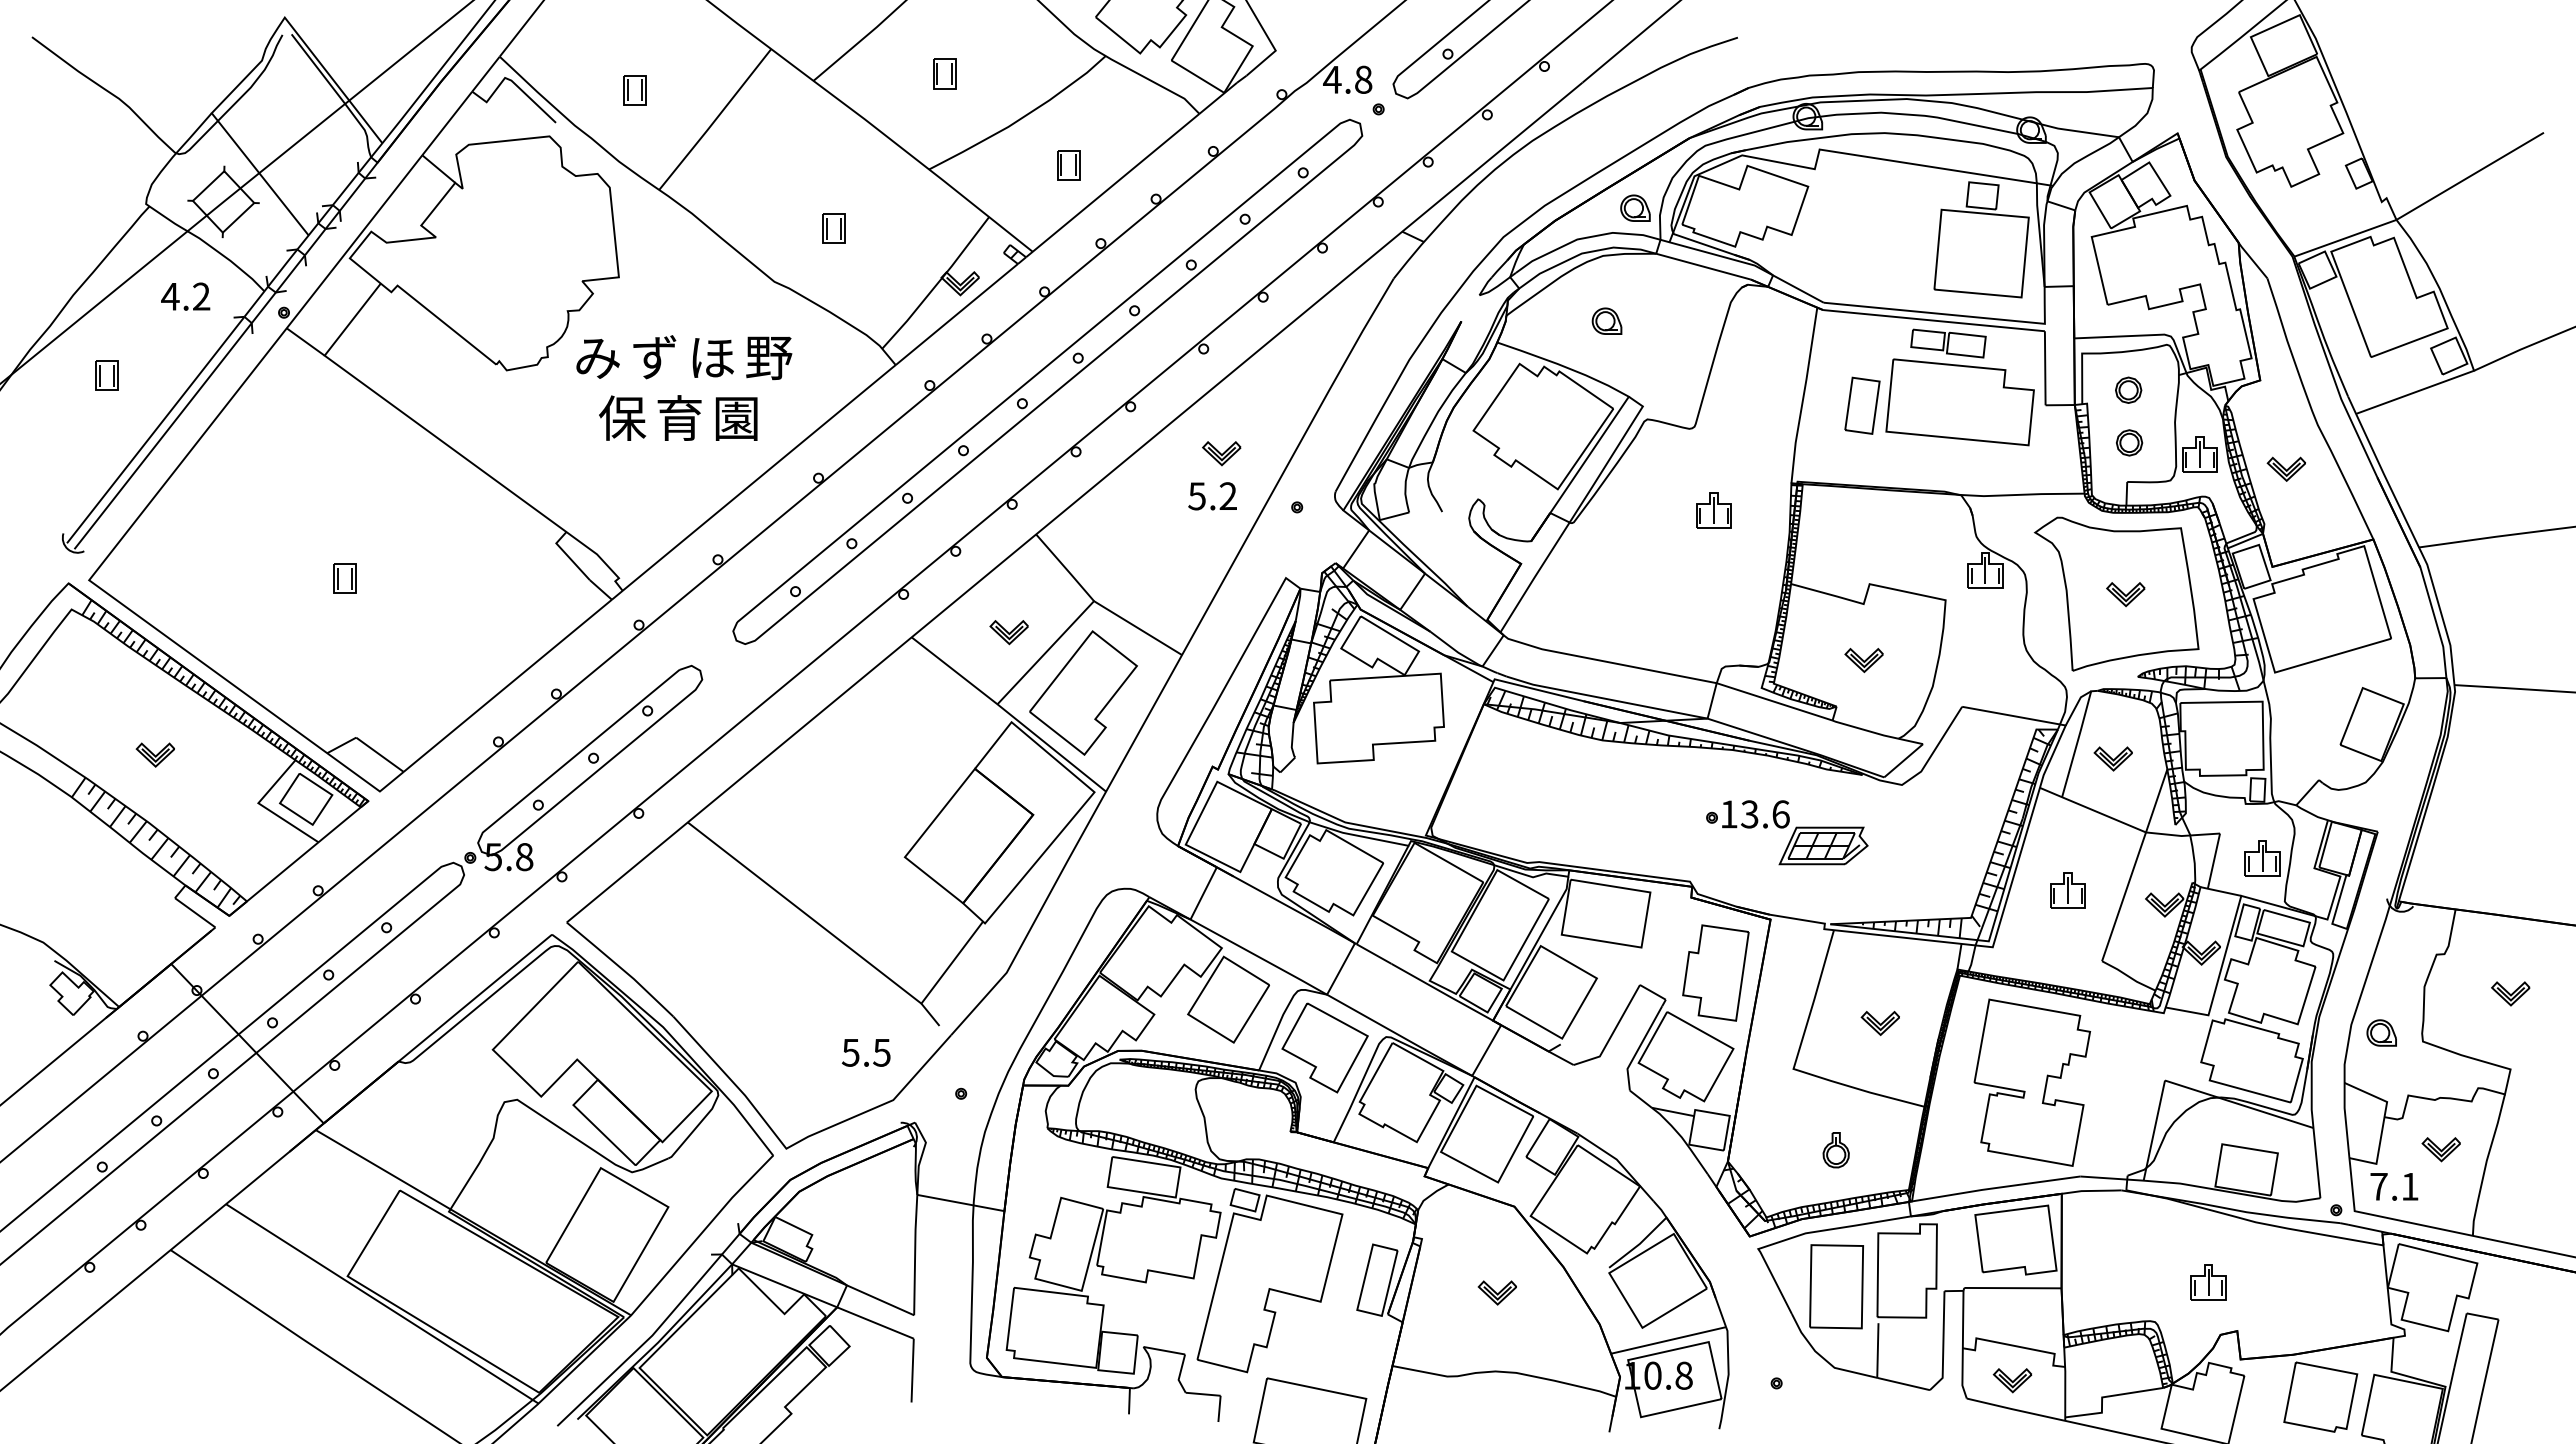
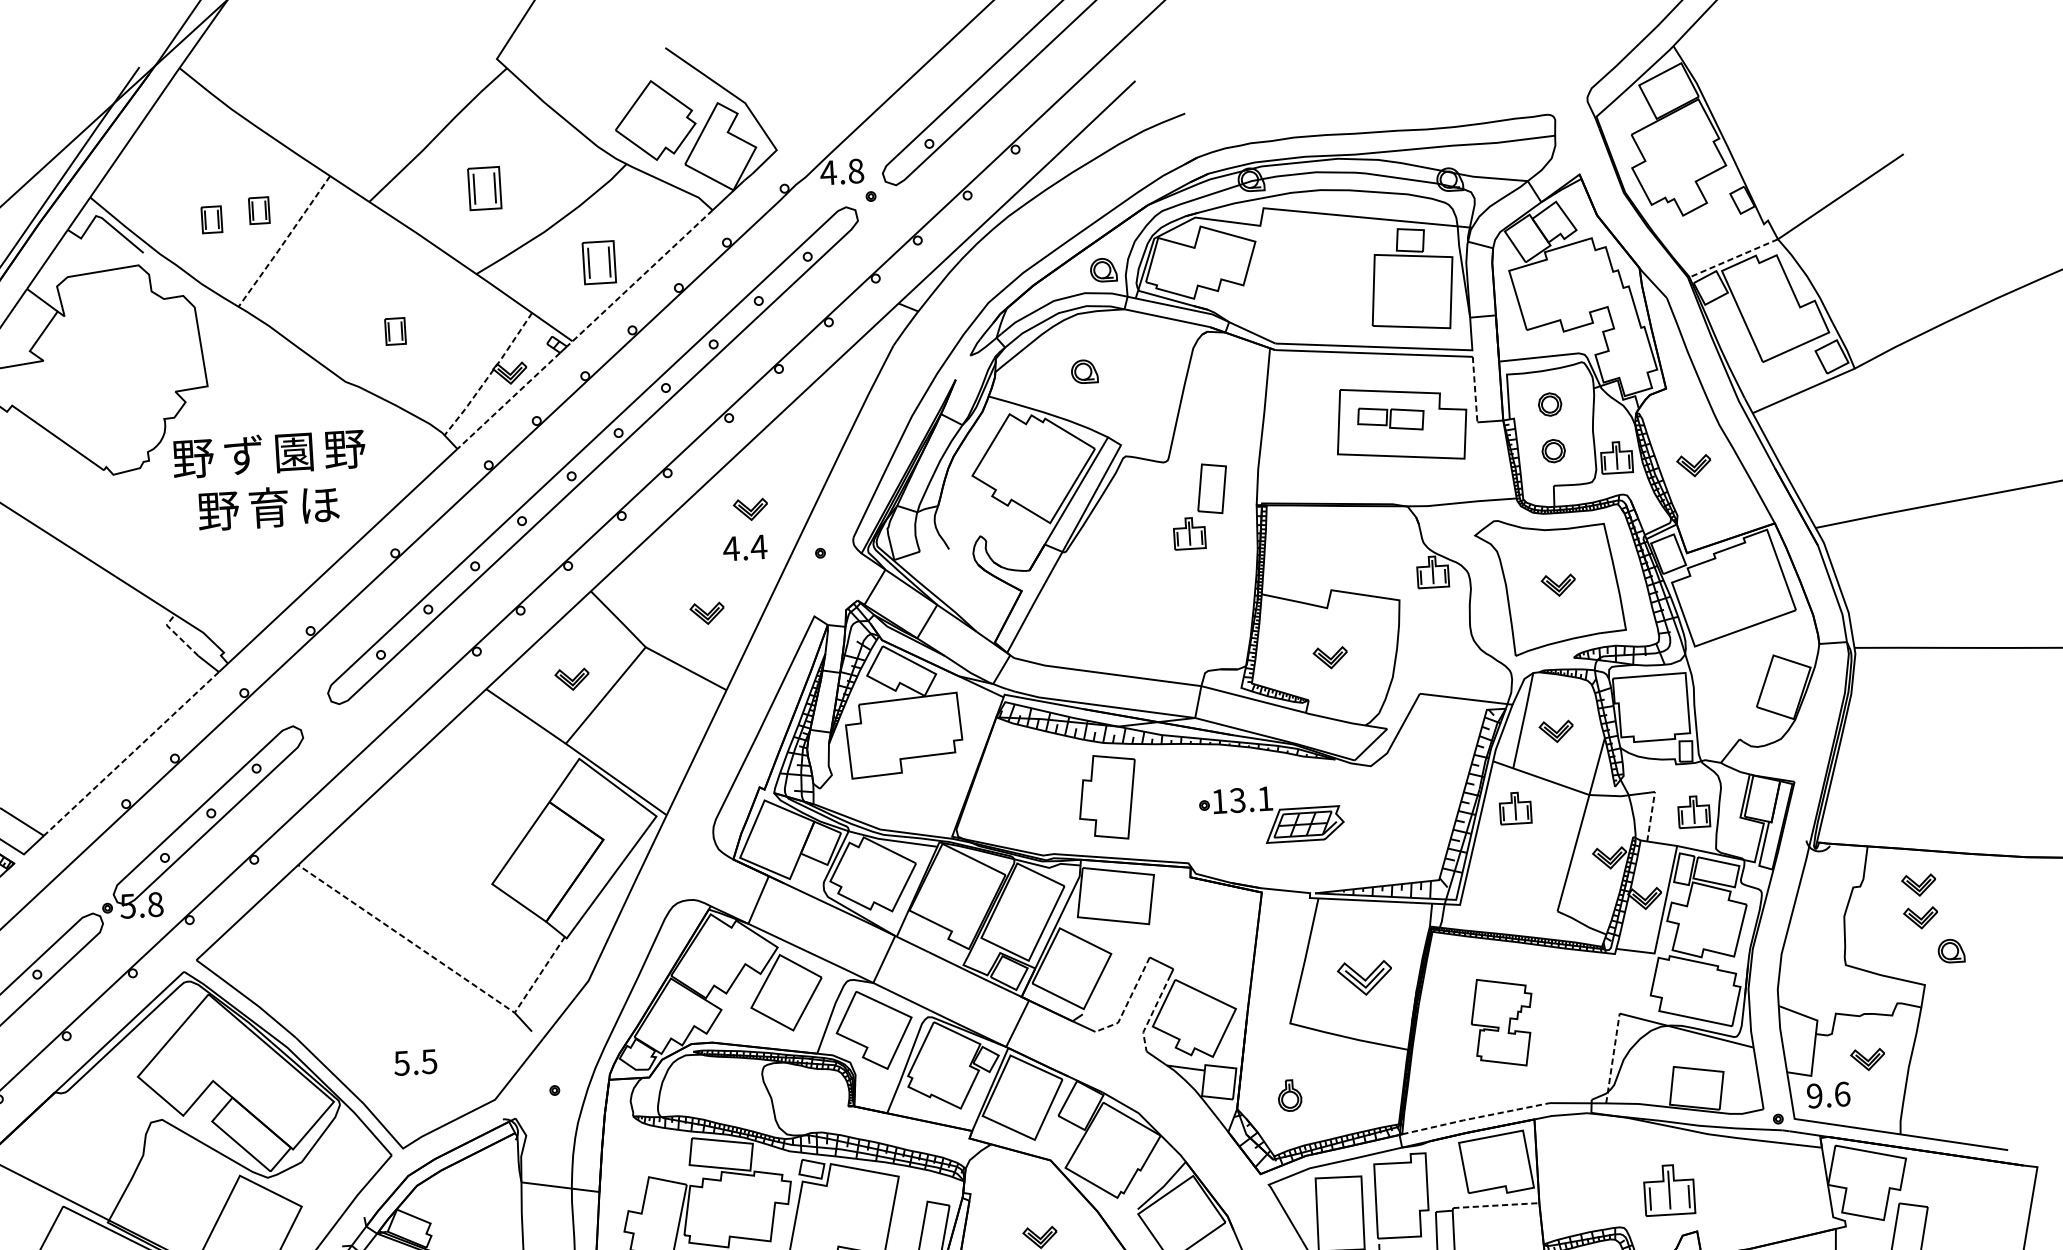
part: (944, 73) -> (484, 188), size x1.6
part: (688, 83) -> (258, 211), added
line: (715, 120) -> (284, 242), solid -> dashed
part: (1068, 165) -> (599, 263), size x1.6
line: (1111, 186) -> (638, 279), solid -> dashed
line: (2344, 238) -> (1732, 258), solid -> dashed
line: (936, 284) -> (489, 375), solid -> dashed
line: (956, 314) -> (508, 400), solid -> dashed
part: (1948, 343) -> (1390, 418), moved
text: (597, 358) -> (193, 459), み -> 野
text: (712, 358) -> (294, 453), ほ -> 園
line: (2045, 368) -> (1475, 389), solid -> dashed
part: (1862, 405) -> (1212, 488), moved
text: (622, 417) -> (218, 510), 保 -> 野
text: (736, 418) -> (319, 504), 園 -> ほ
text: (1212, 496) -> (744, 548), 5.2 -> 4.4
line: (567, 555) -> (177, 635), solid -> dashed
part: (1165, 567) -> (707, 613), added
line: (507, 686) -> (131, 754), solid -> dashed
part: (1083, 692) -> (641, 728), removed
text: (1780, 814) -> (1264, 798), 13.6 -> 13.1
line: (2214, 860) -> (1651, 816), solid -> dashed
part: (2067, 890) -> (1515, 808), moved
line: (845, 944) -> (444, 964), solid -> dashed
part: (2510, 956) -> (1918, 885), added
part: (1715, 972) -> (1107, 797), moved
part: (1879, 1023) -> (1363, 978), size x1.6
part: (2381, 1032) -> (1951, 950), moved
line: (1612, 1033) -> (1128, 1001), solid -> dashed
line: (1639, 1048) -> (1152, 1013), solid -> dashed
text: (865, 1052) -> (414, 1062), moved
part: (2032, 1082) -> (1502, 1022), size x0.6
line: (2154, 1130) -> (1613, 1058), solid -> dashed
part: (1835, 1150) -> (1289, 1095), moved
text: (2394, 1186) -> (1828, 1094), 7.1 -> 9.6
line: (1995, 1188) -> (1475, 1118), solid -> dashed
part: (2208, 1282) -> (1669, 1190), size x1.6
line: (2012, 1288) -> (1495, 1205), solid -> dashed

